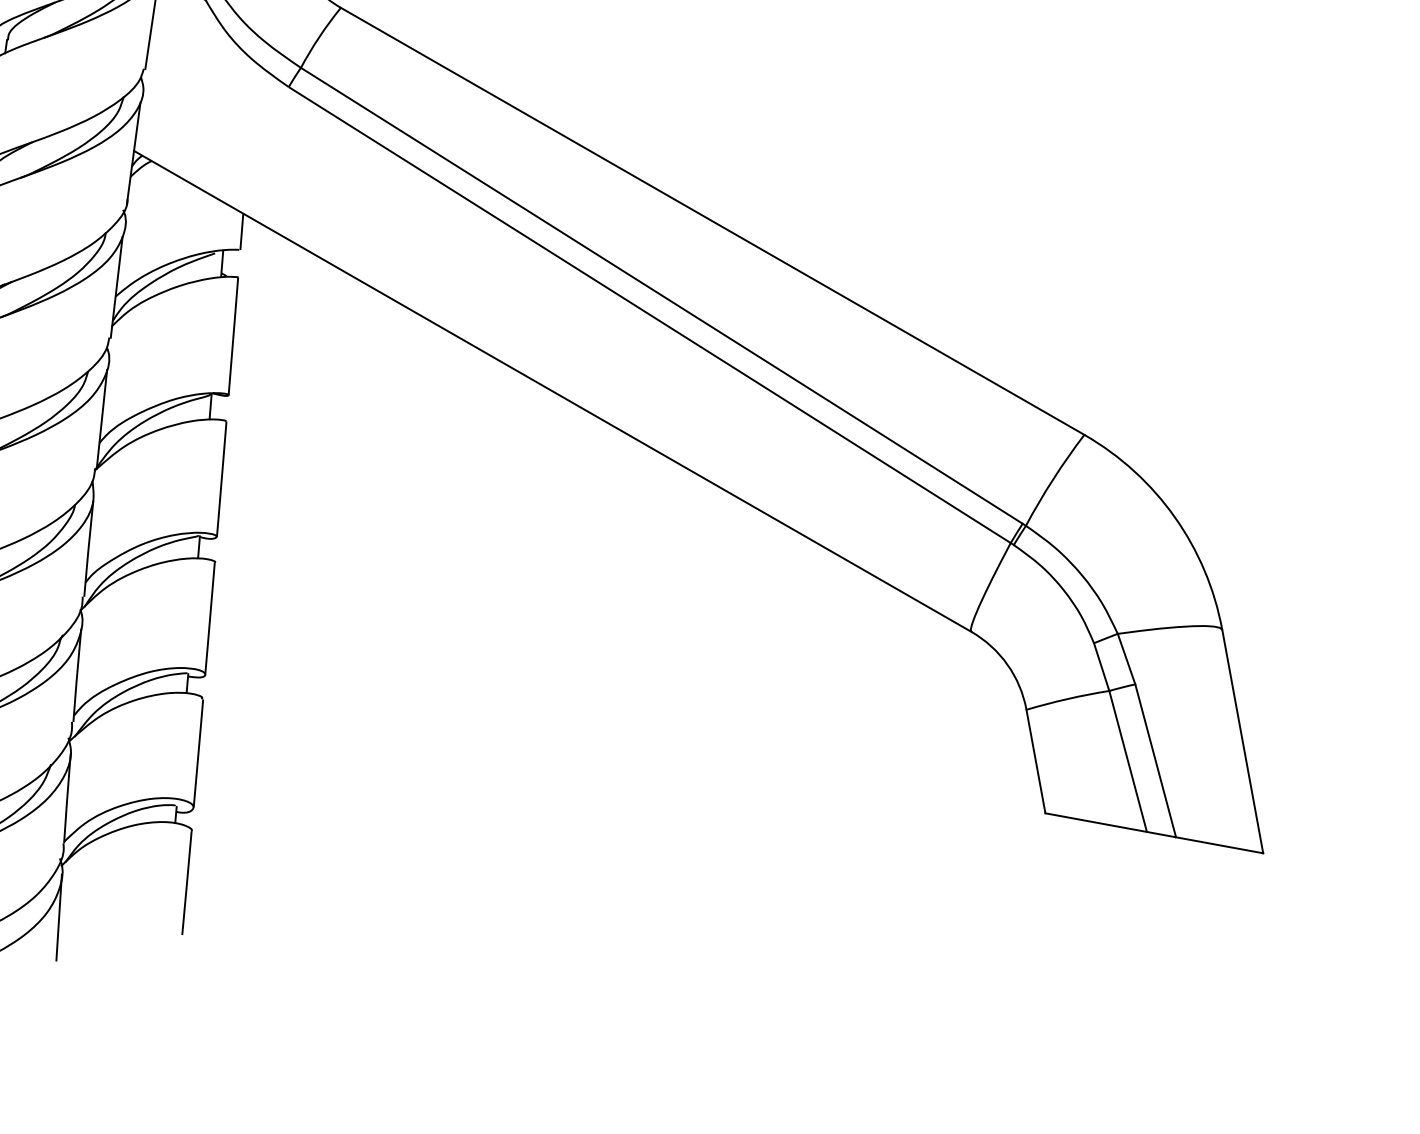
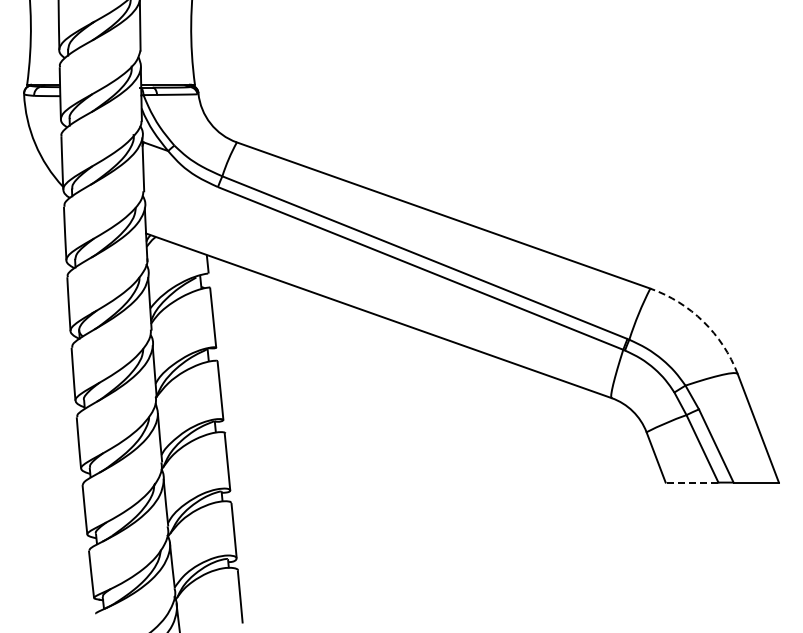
arc: (1175, 516) -> (703, 321), solid -> dashed
line: (1095, 822) -> (691, 482), solid -> dashed

